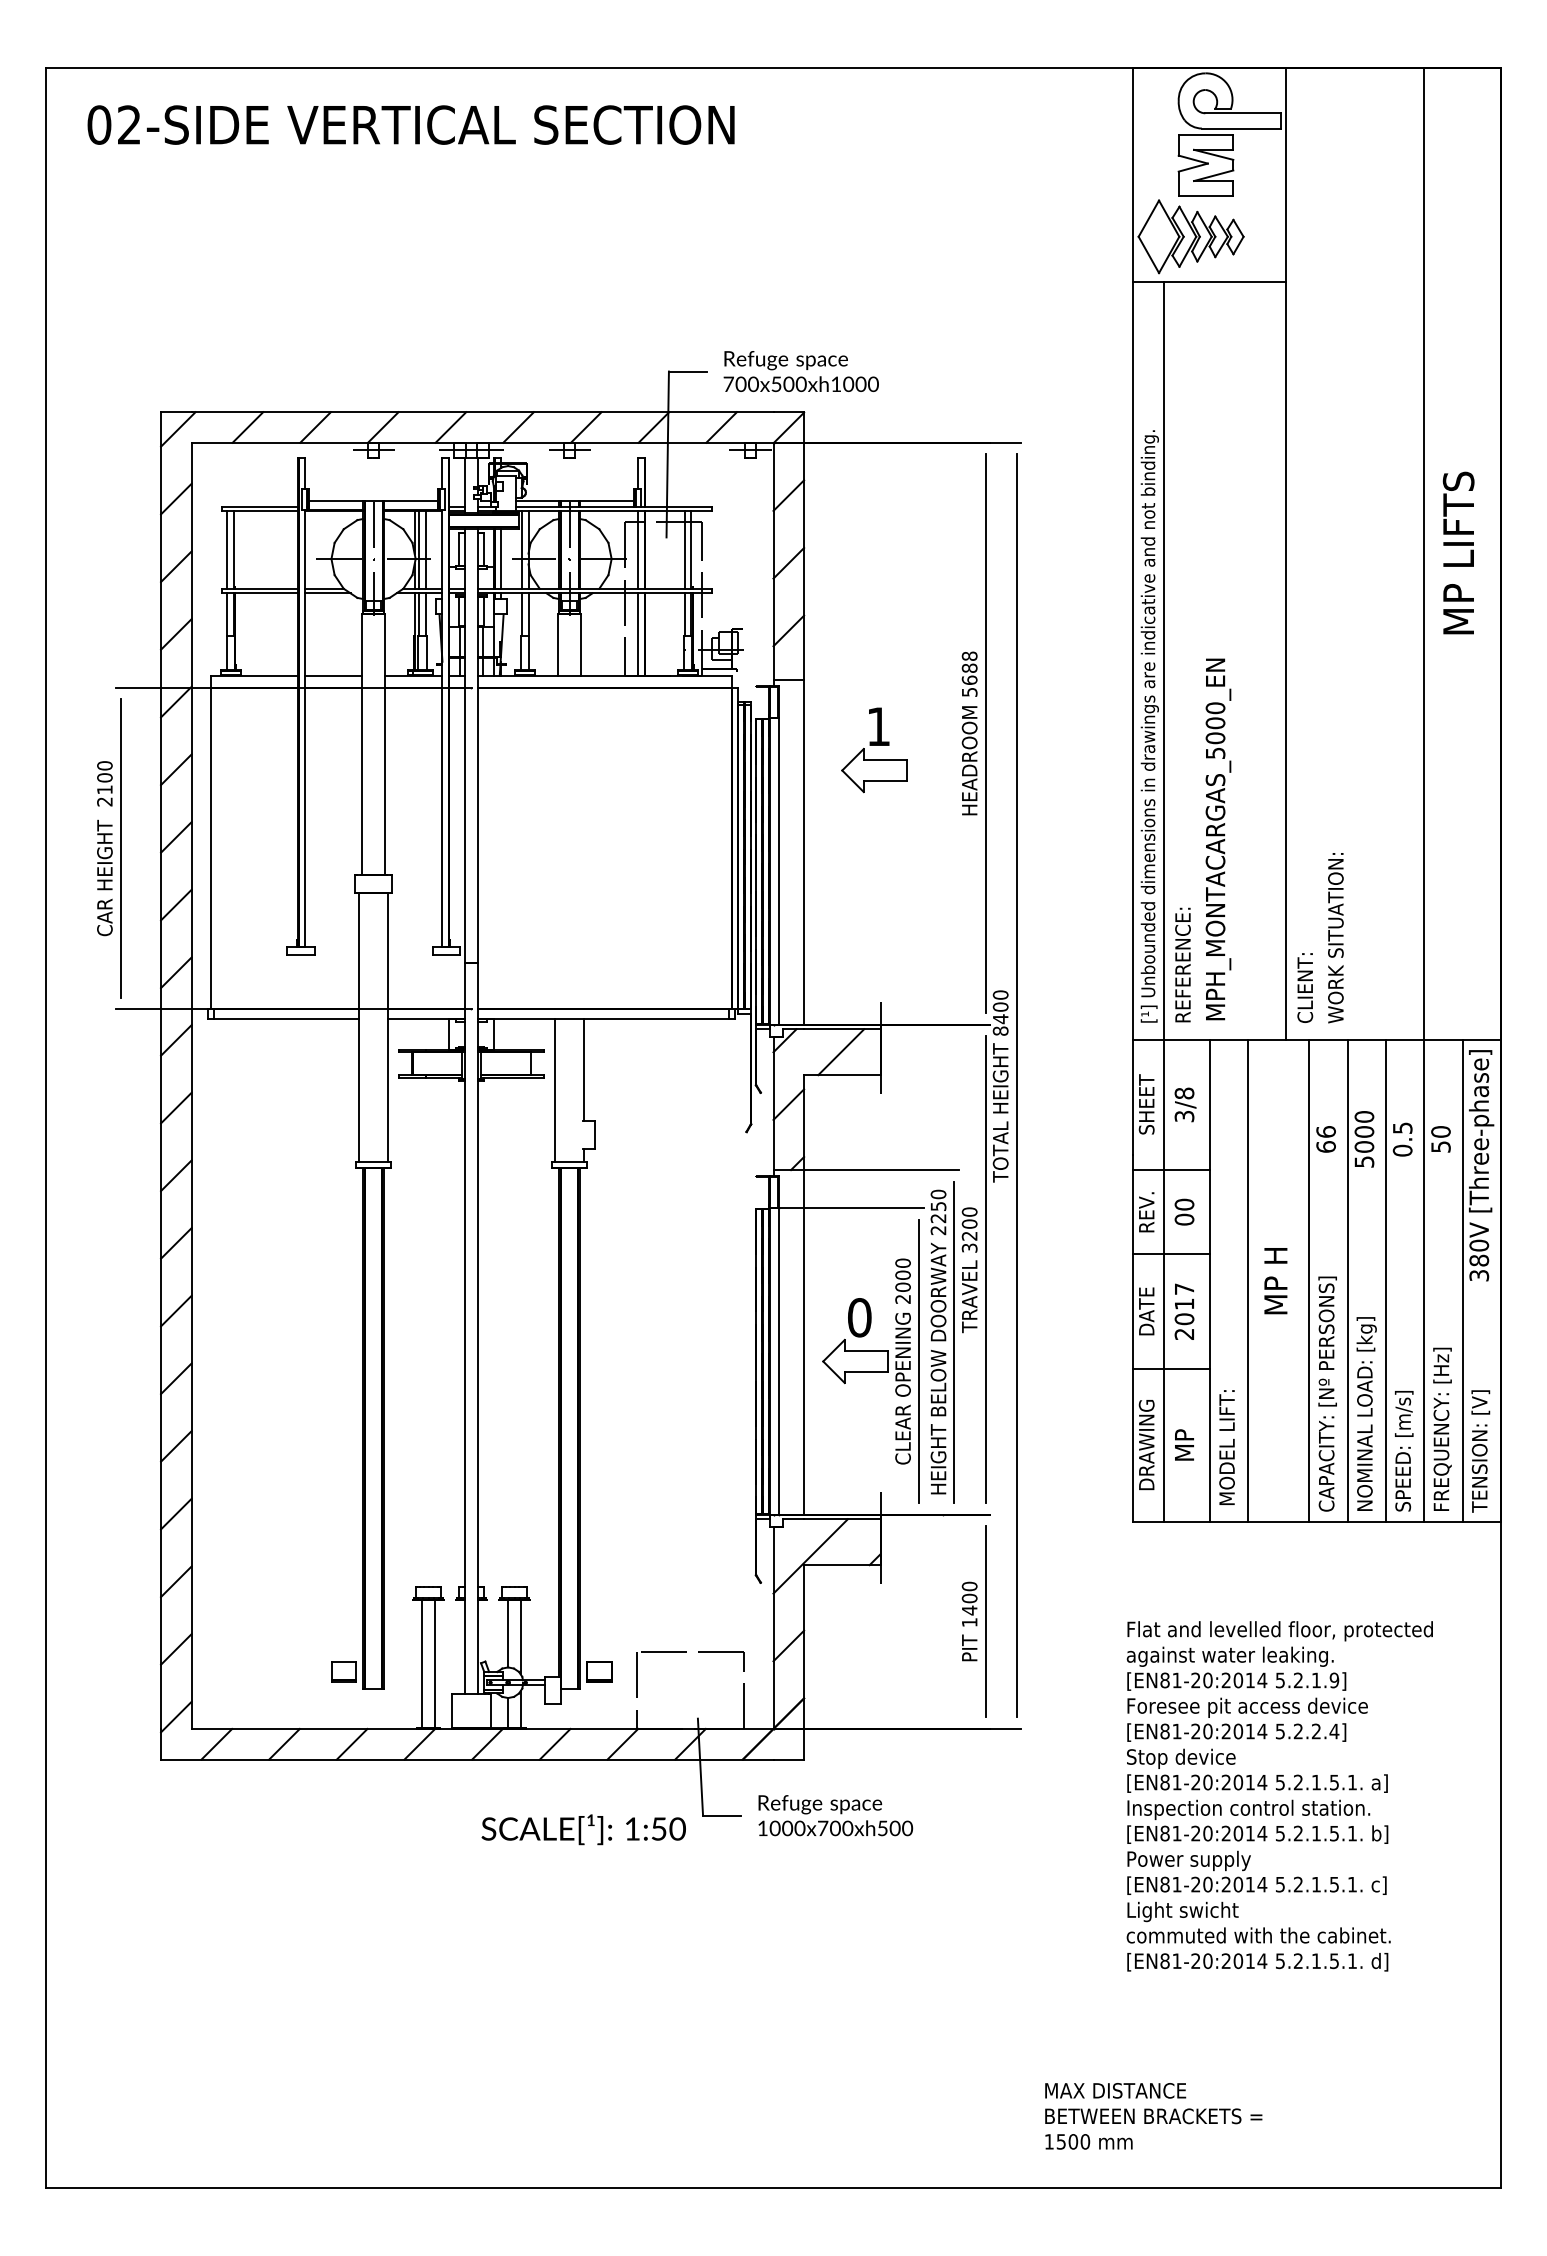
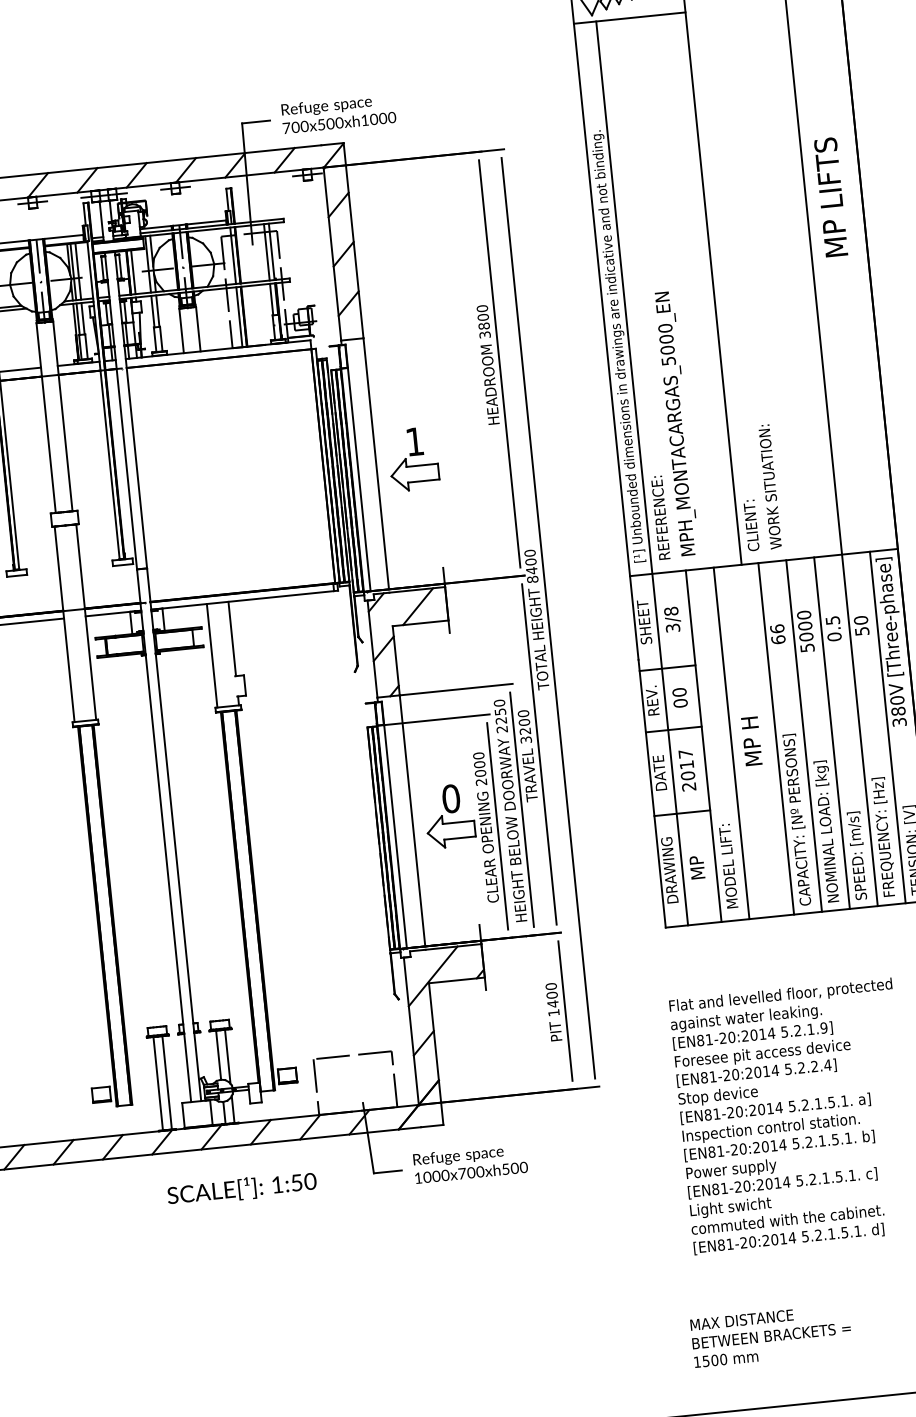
text: (969, 673) -> (483, 321), 5688 -> 3800
part: (874, 750) -> (413, 459), moved
text: (583, 1829) -> (241, 1188), moved
text: (1153, 2116) -> (771, 1336), moved

